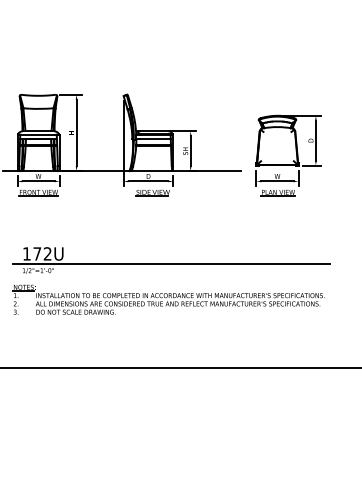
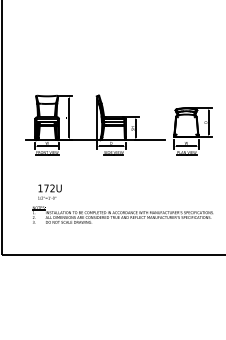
line: (171, 264) -> (124, 194), removed

